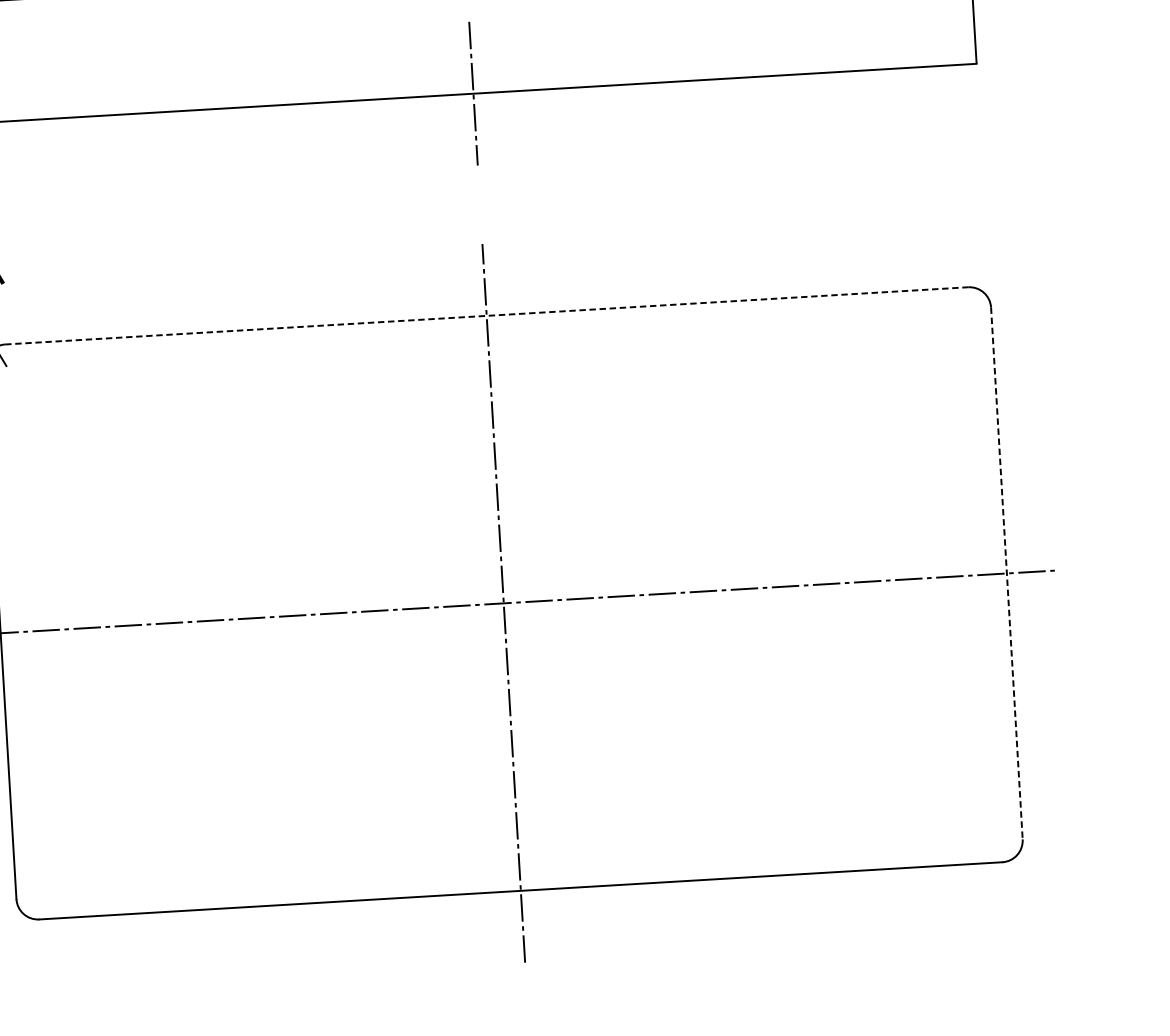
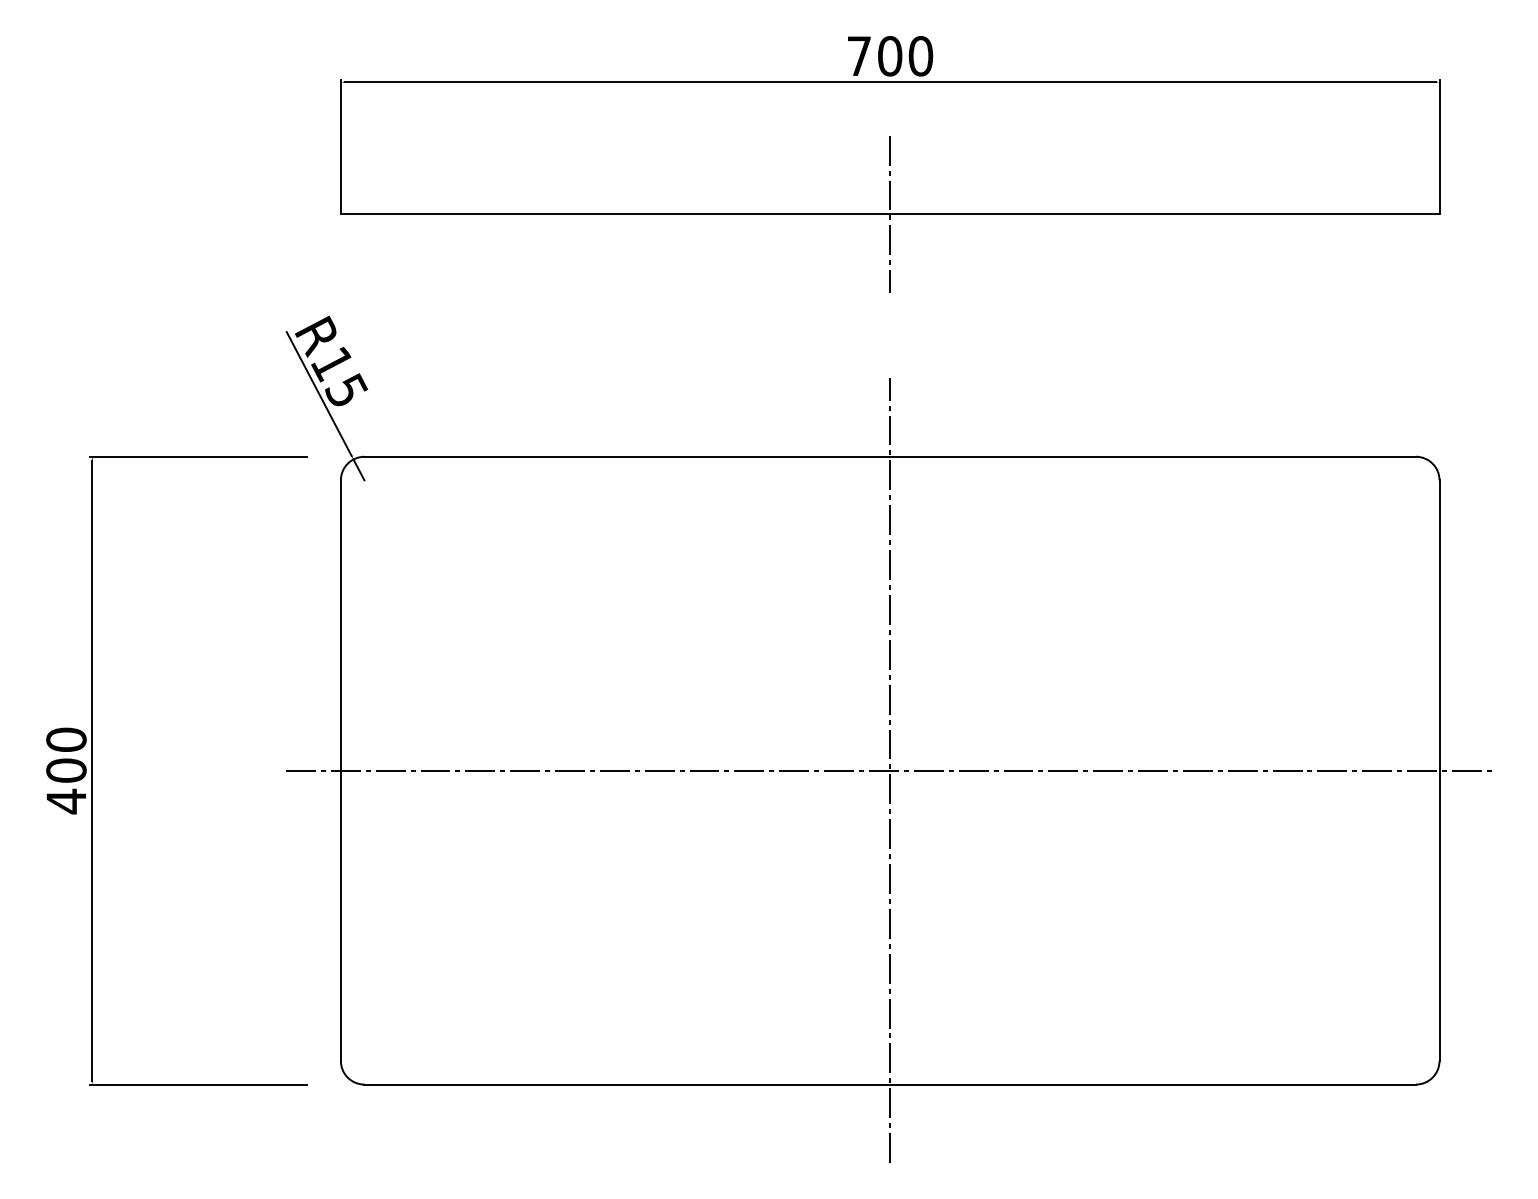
line: (486, 315) -> (890, 456), dashed -> solid
line: (1006, 574) -> (1439, 771), dashed -> solid

